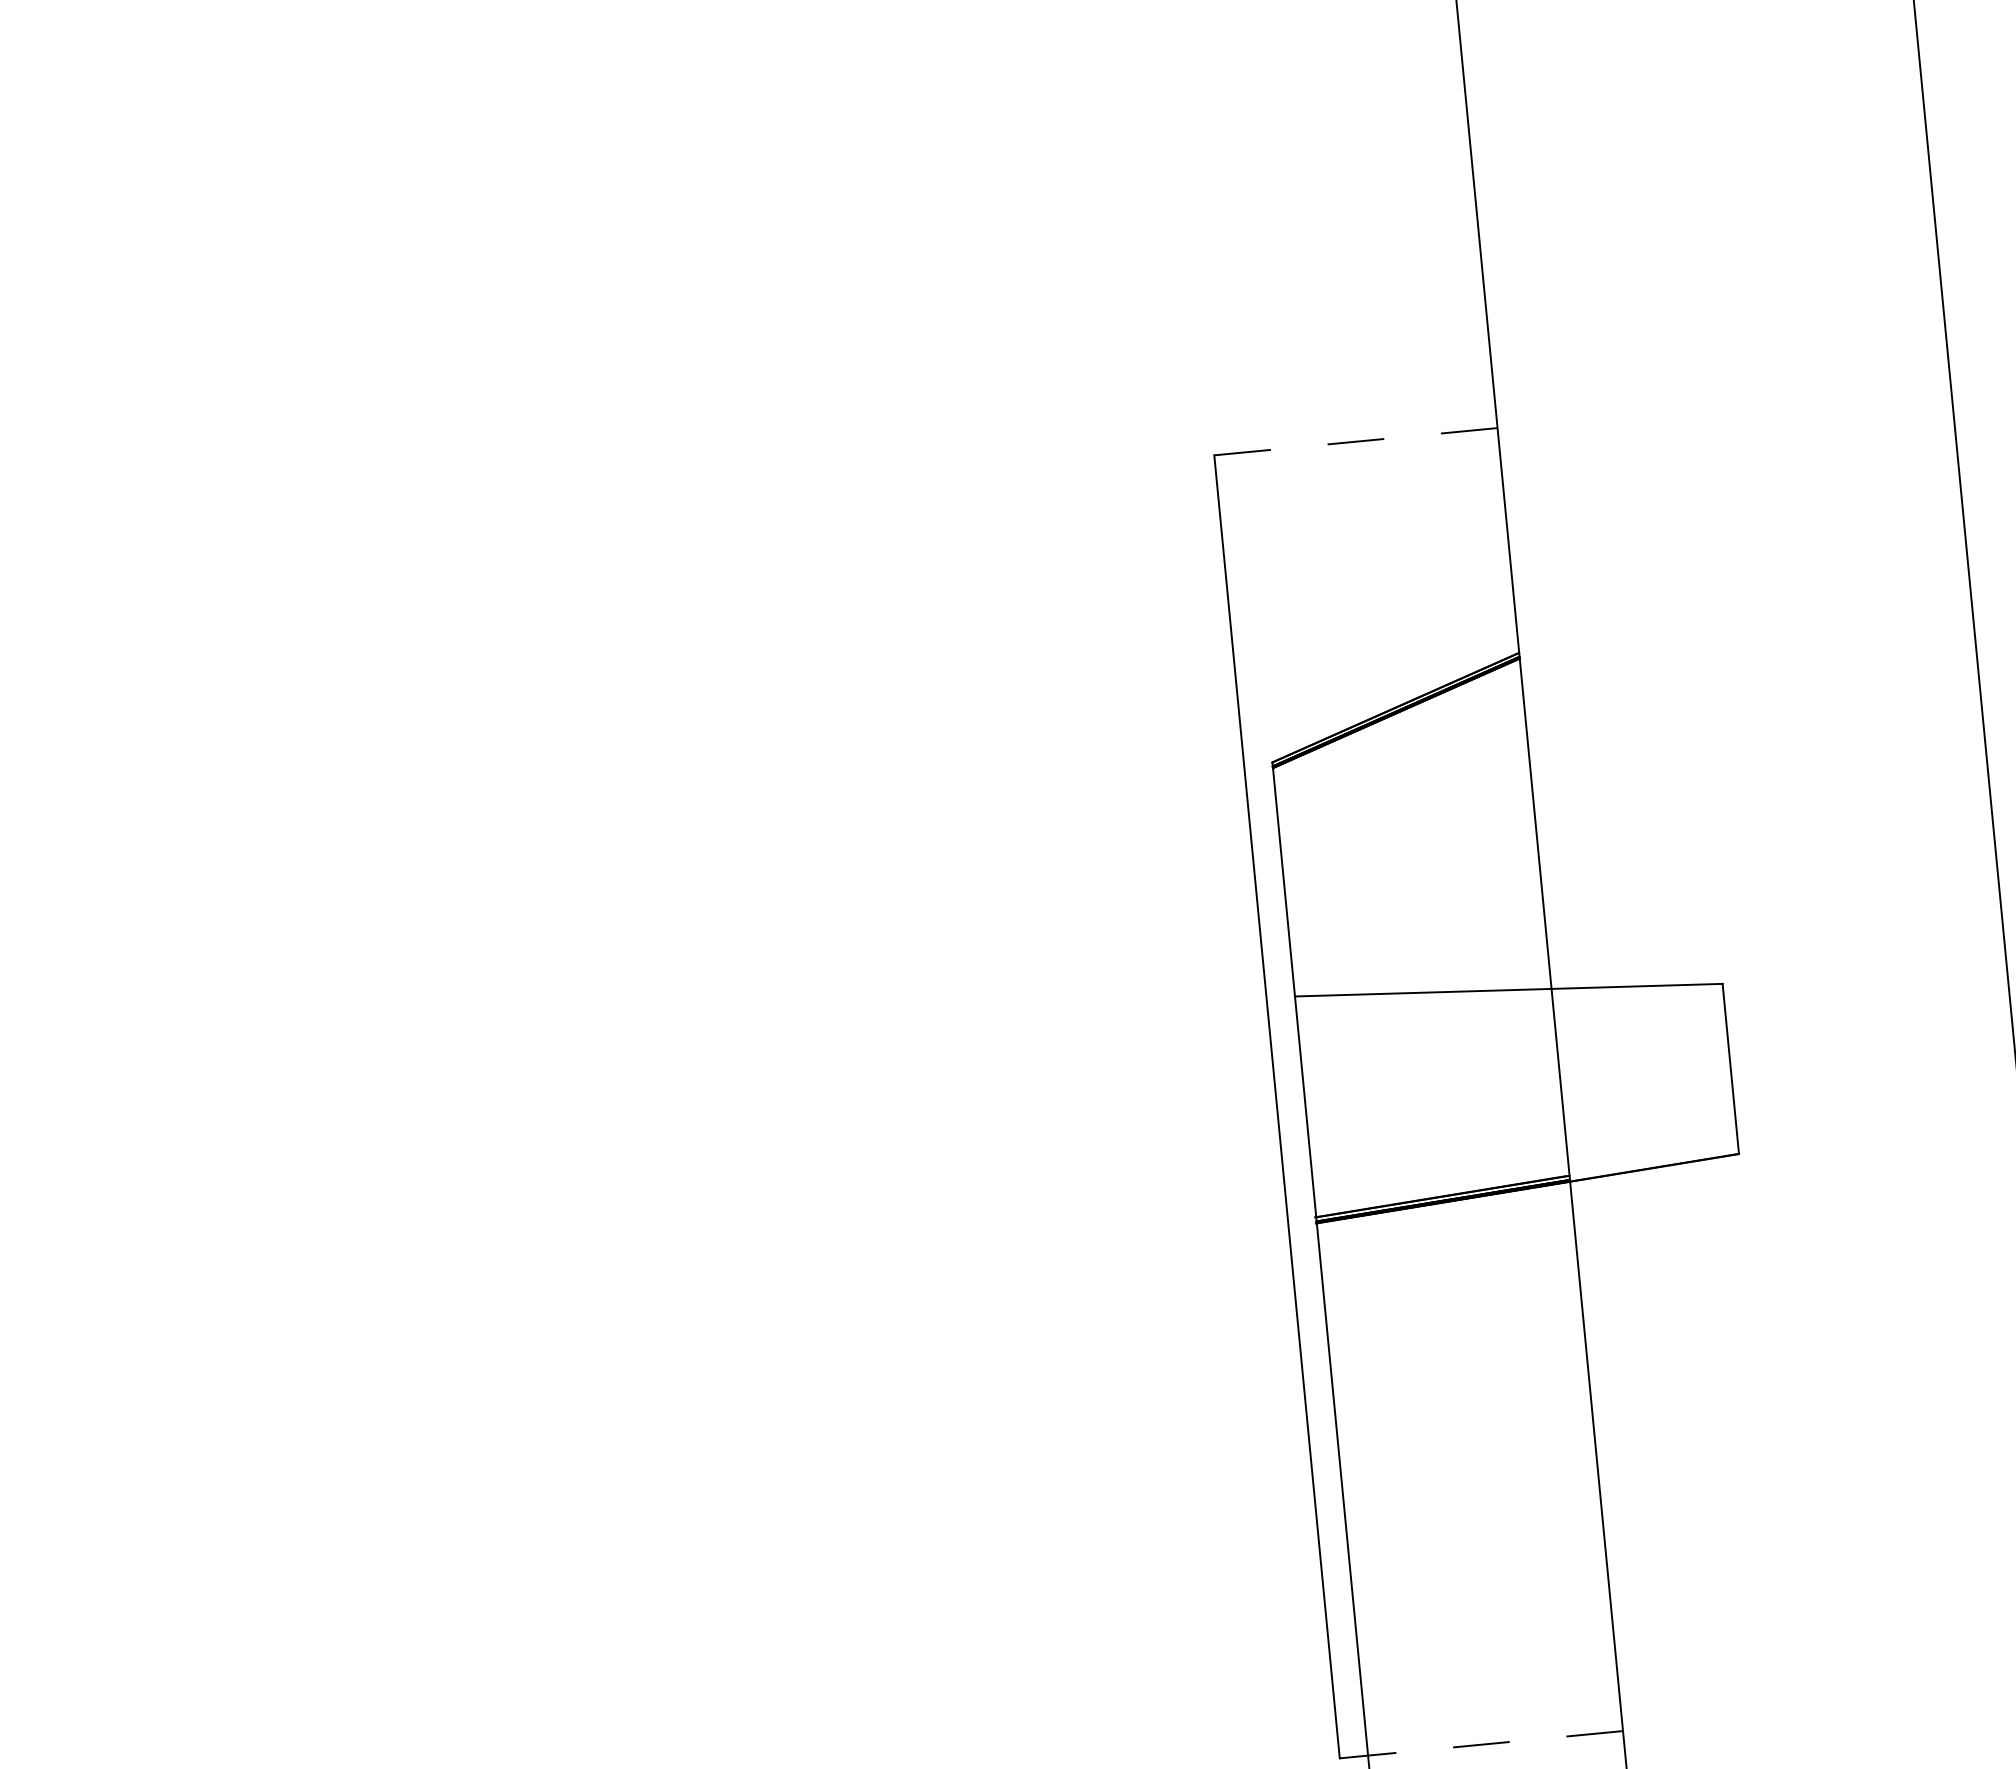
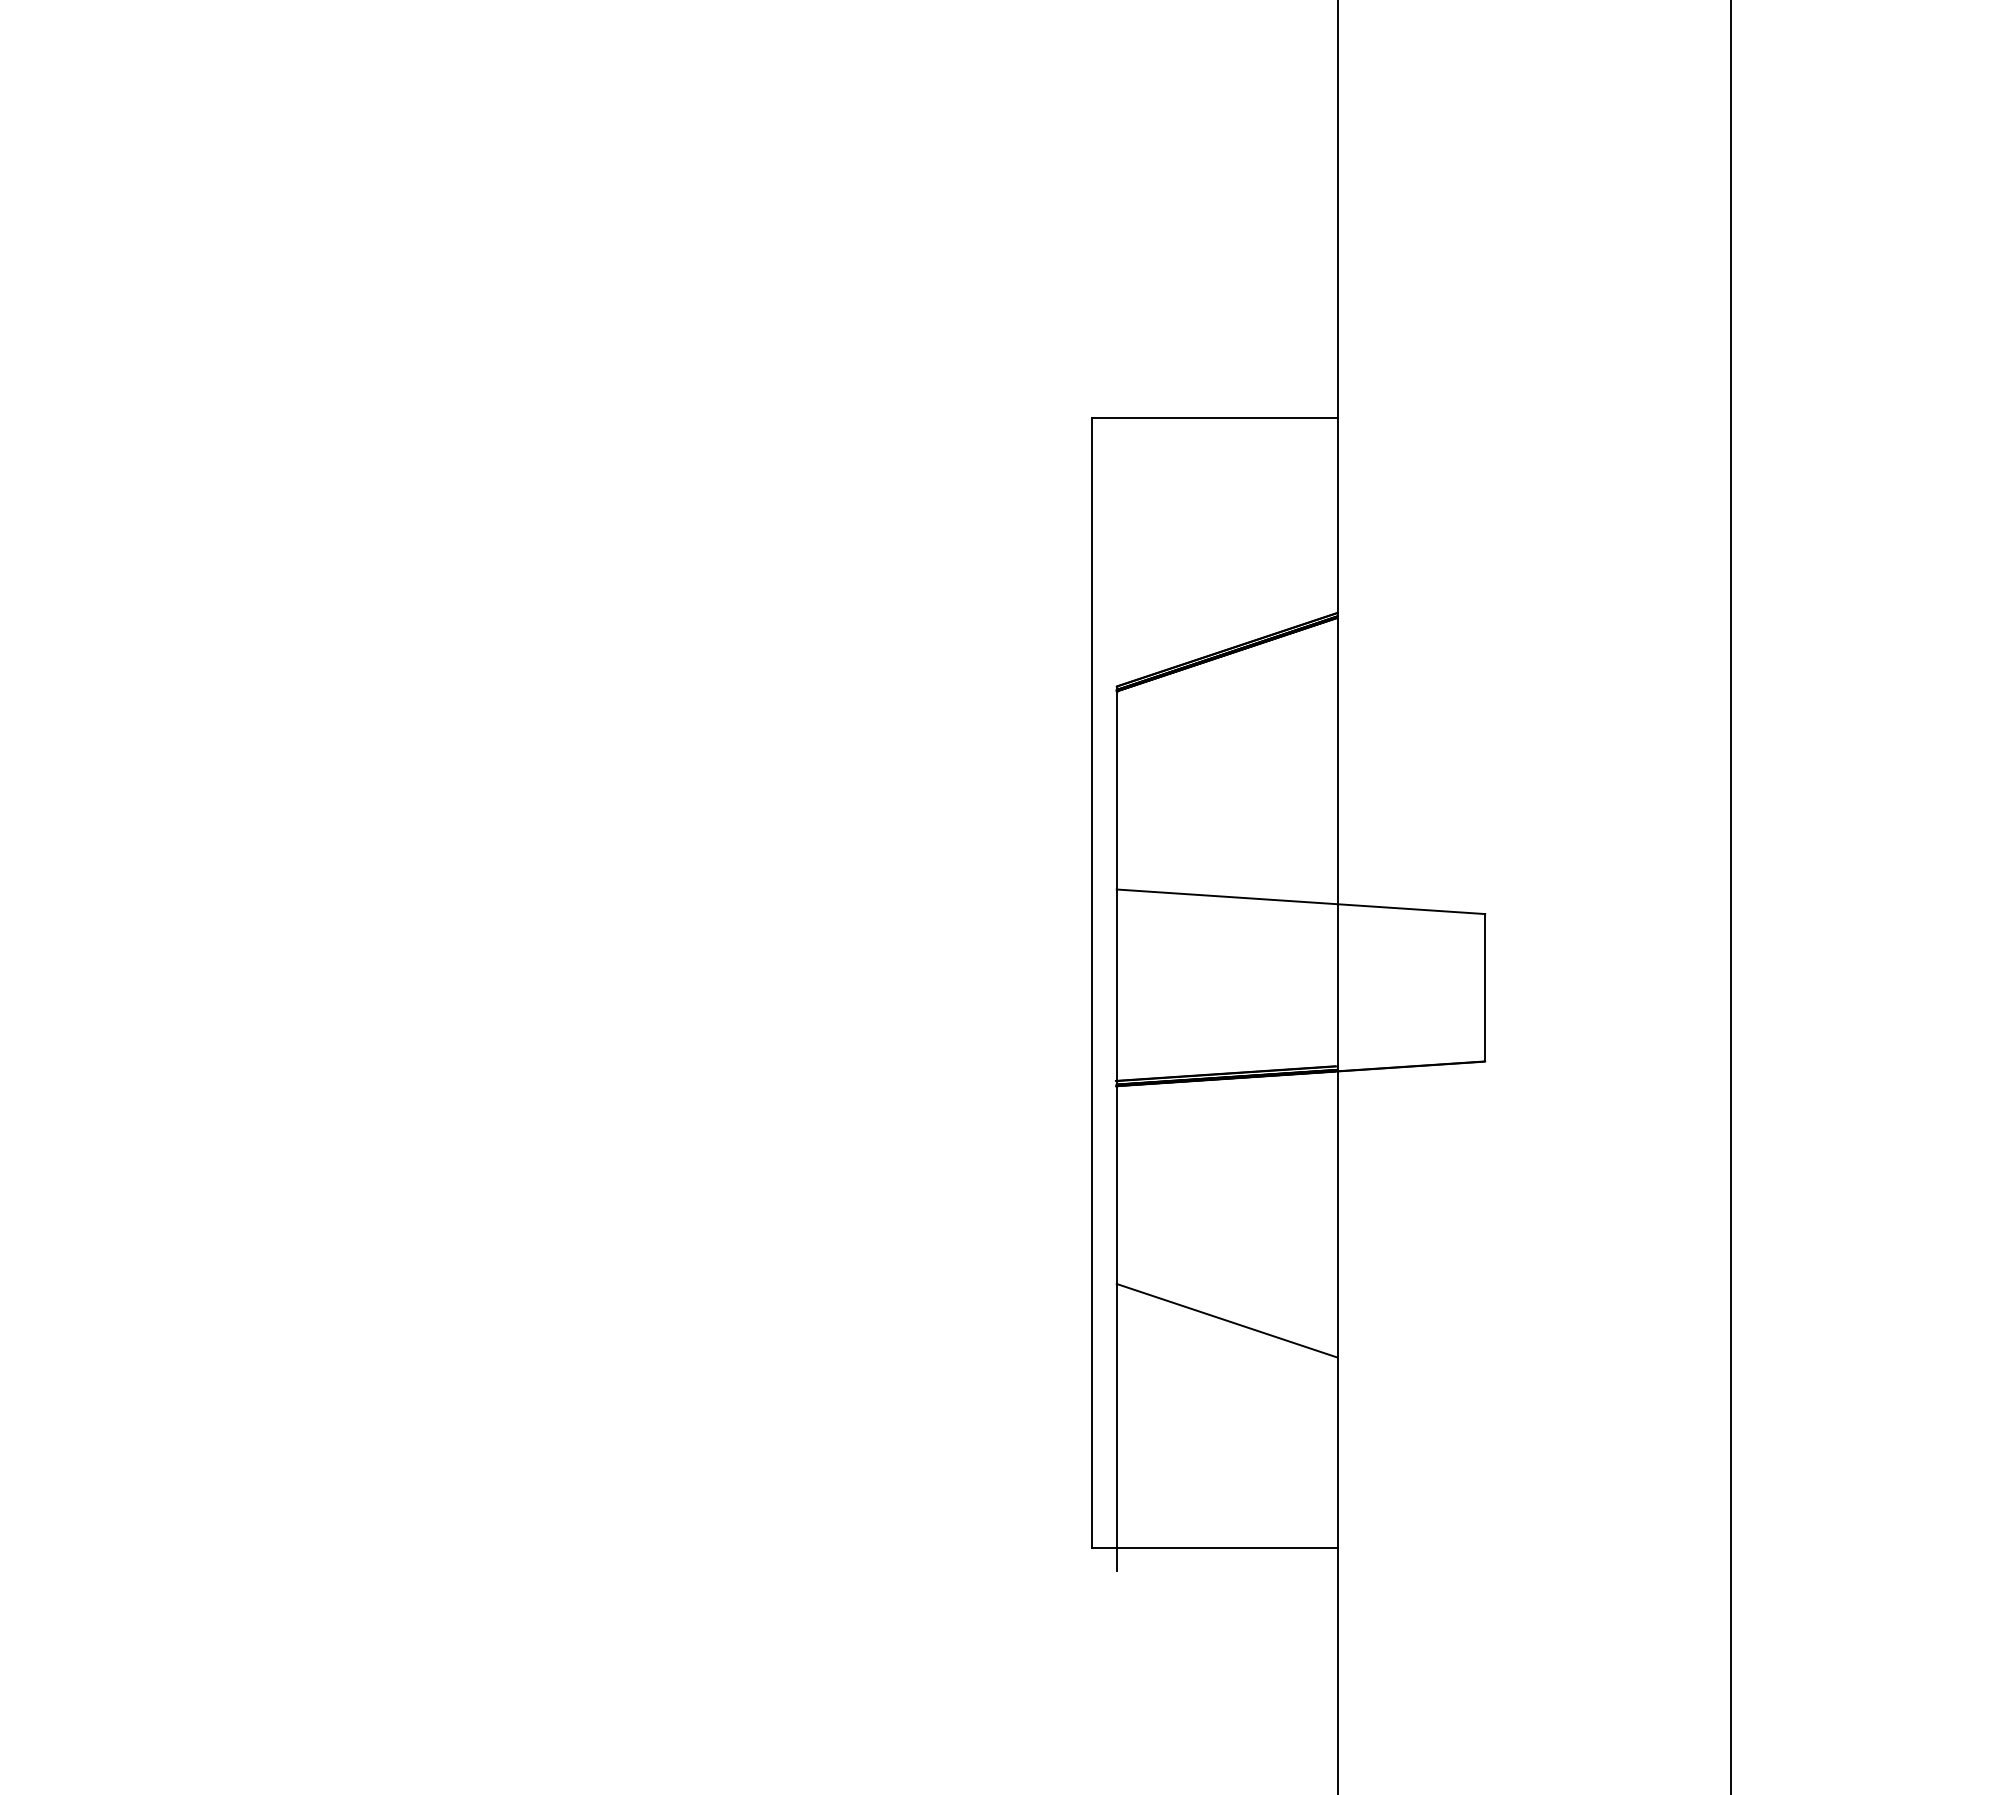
line: (1356, 441) -> (1215, 417), dashed -> solid
line: (1469, 1481) -> (1226, 1320), added
line: (1481, 1744) -> (1215, 1547), dashed -> solid

